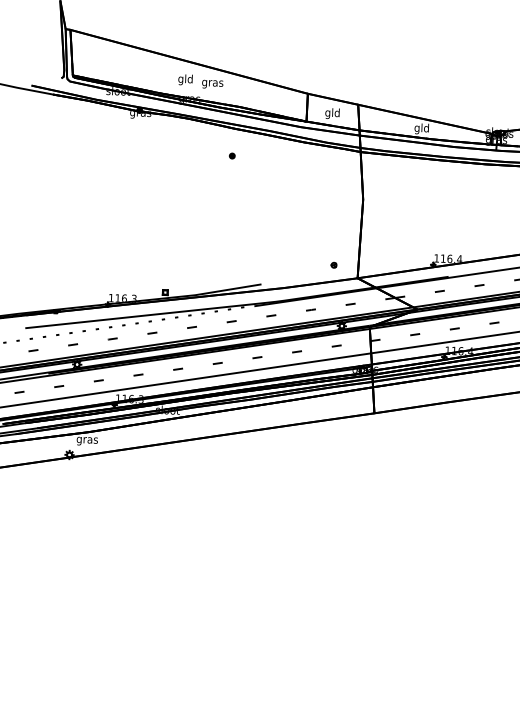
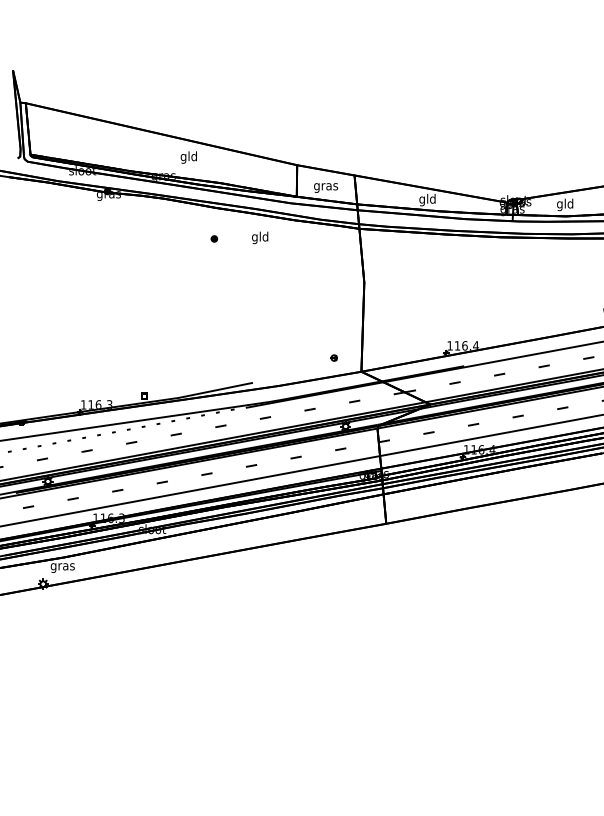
text: (185, 79) -> (260, 237), moved
text: (213, 83) -> (189, 157), gras -> gld
text: (333, 113) -> (326, 186), gld -> gras

